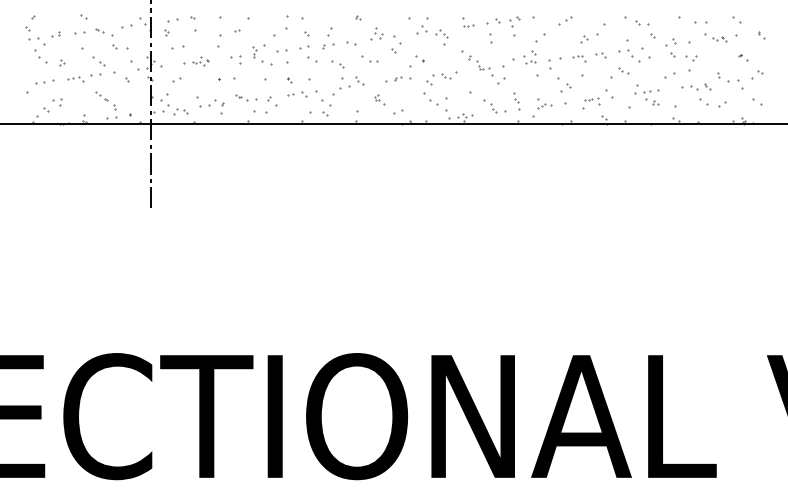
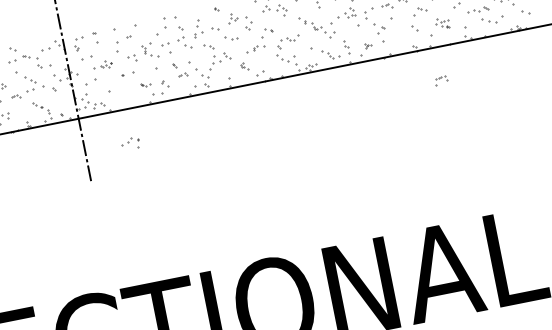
part: (75, 79) -> (15, 96), size x0.7
part: (176, 79) -> (90, 81), size x1.6
part: (297, 94) -> (182, 74), size x0.6
part: (646, 94) -> (442, 22), size x0.7
part: (246, 97) -> (145, 84), size x0.6
part: (544, 103) -> (367, 44), size x0.6
part: (591, 103) -> (441, 80), moved
part: (722, 104) -> (500, 19), size x1.6
part: (211, 106) -> (130, 143), moved

